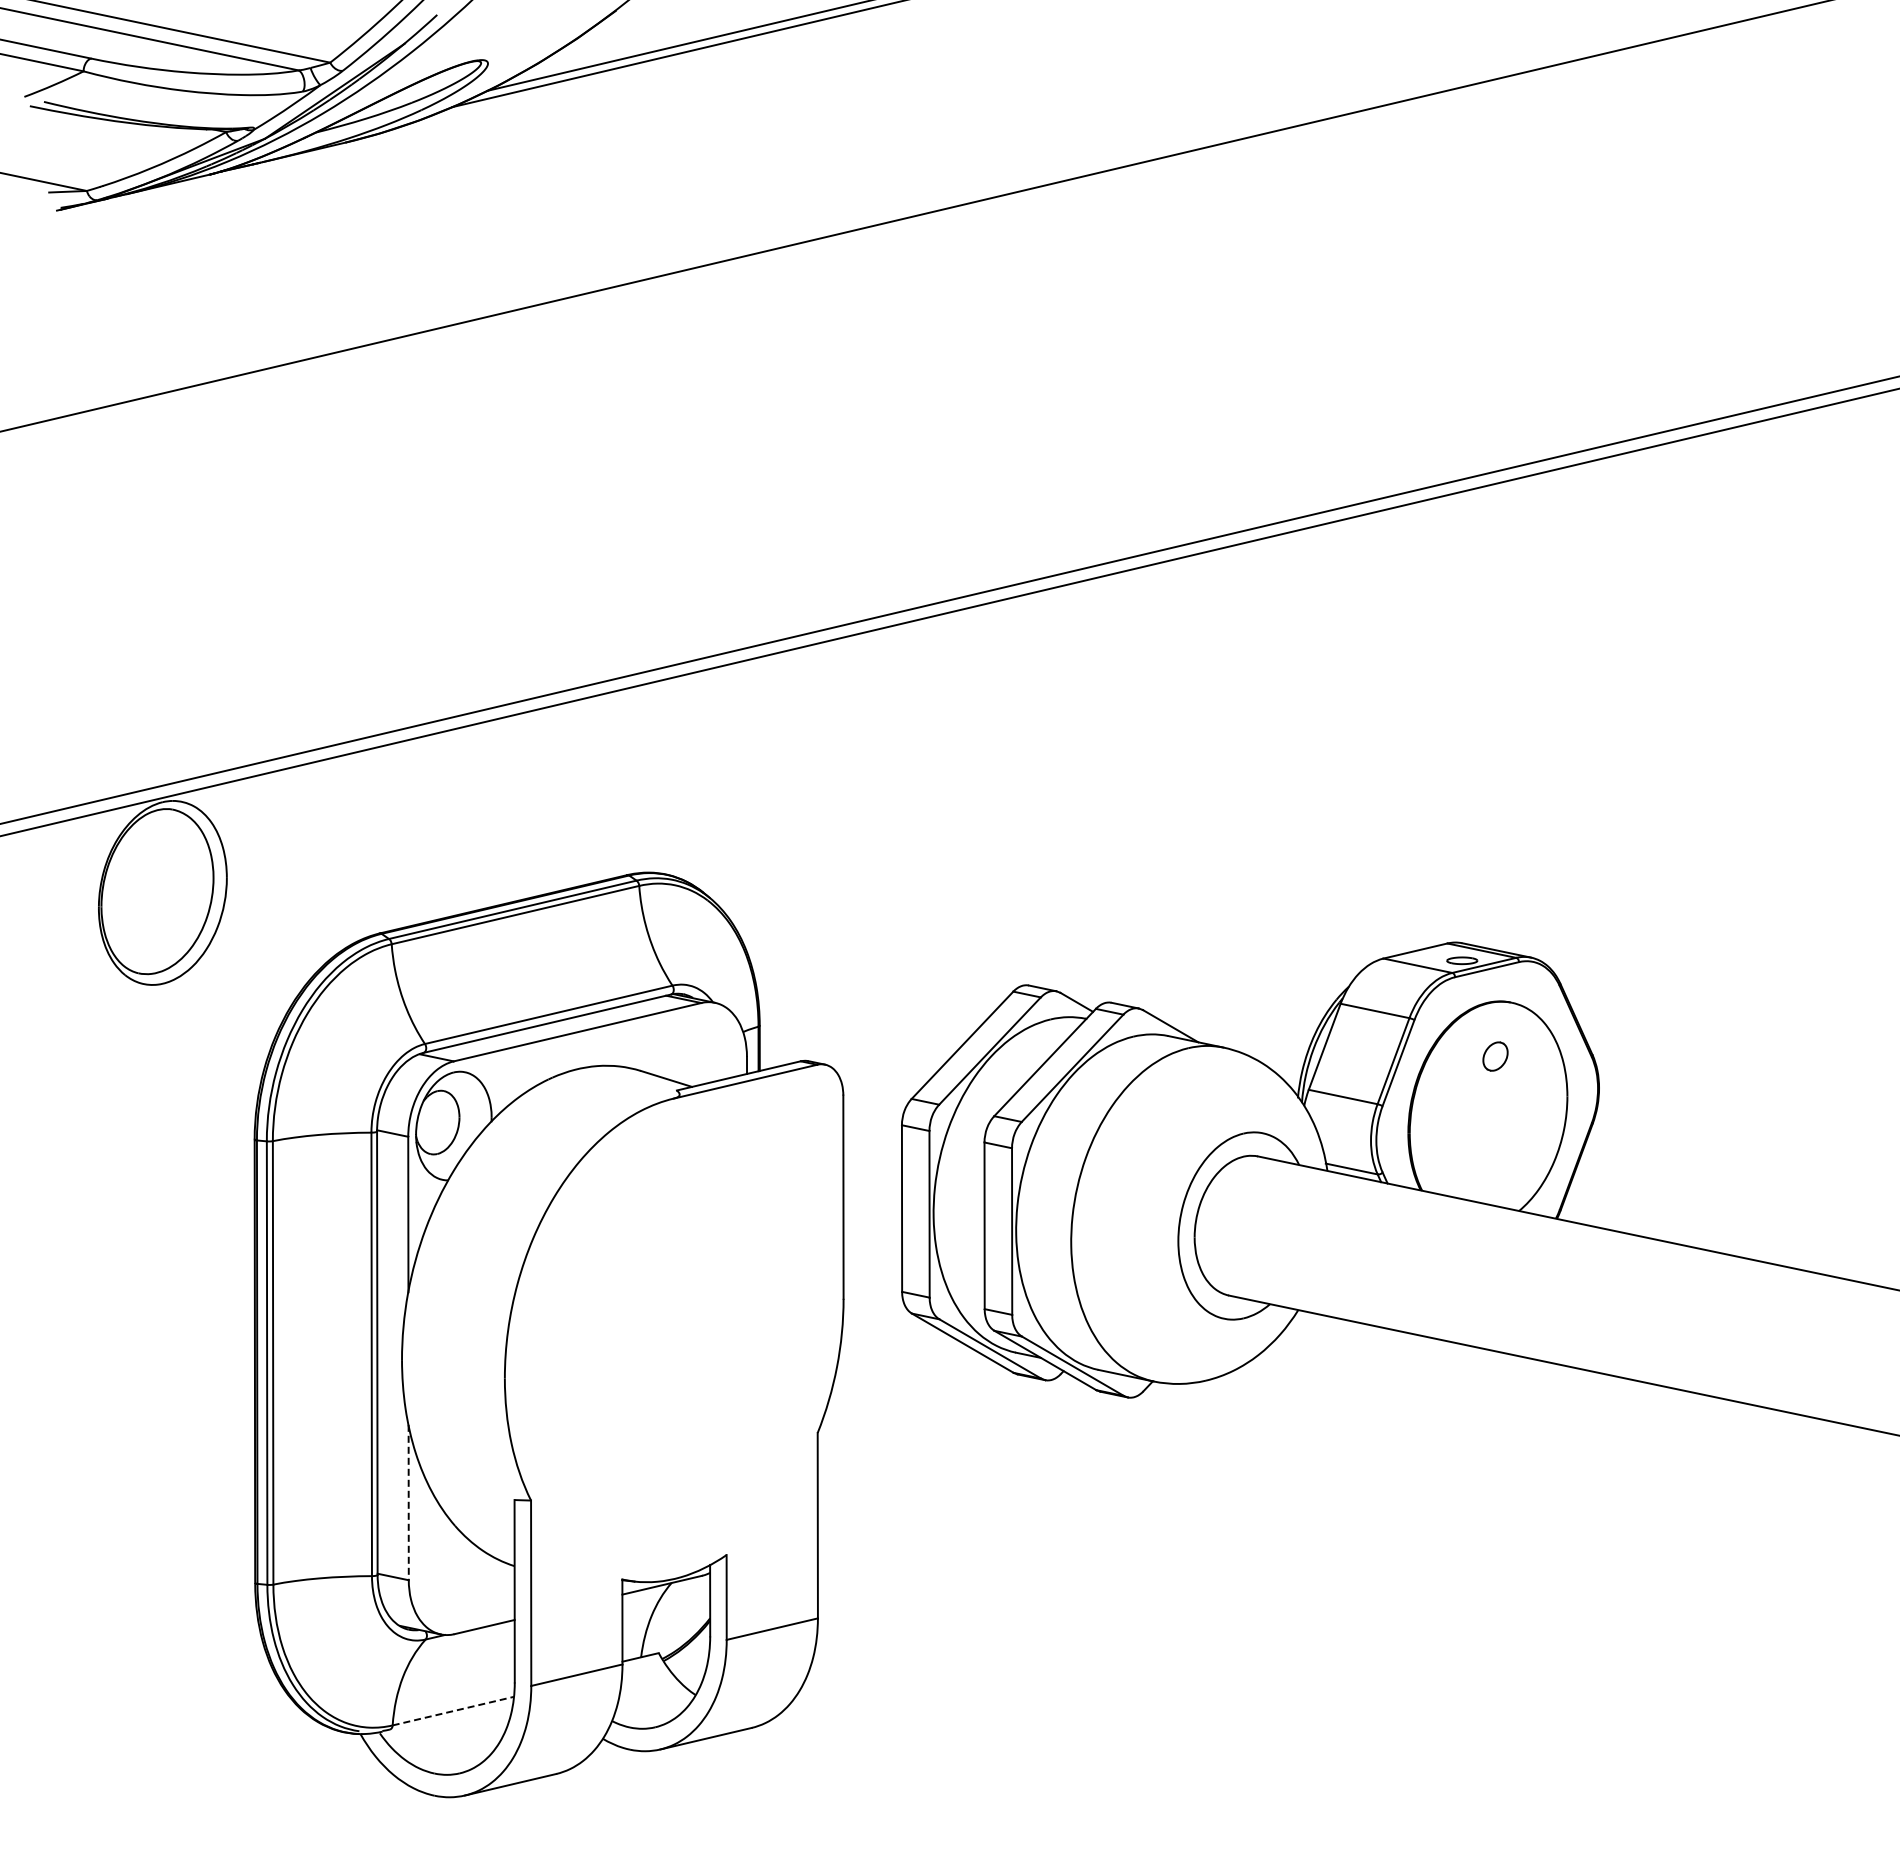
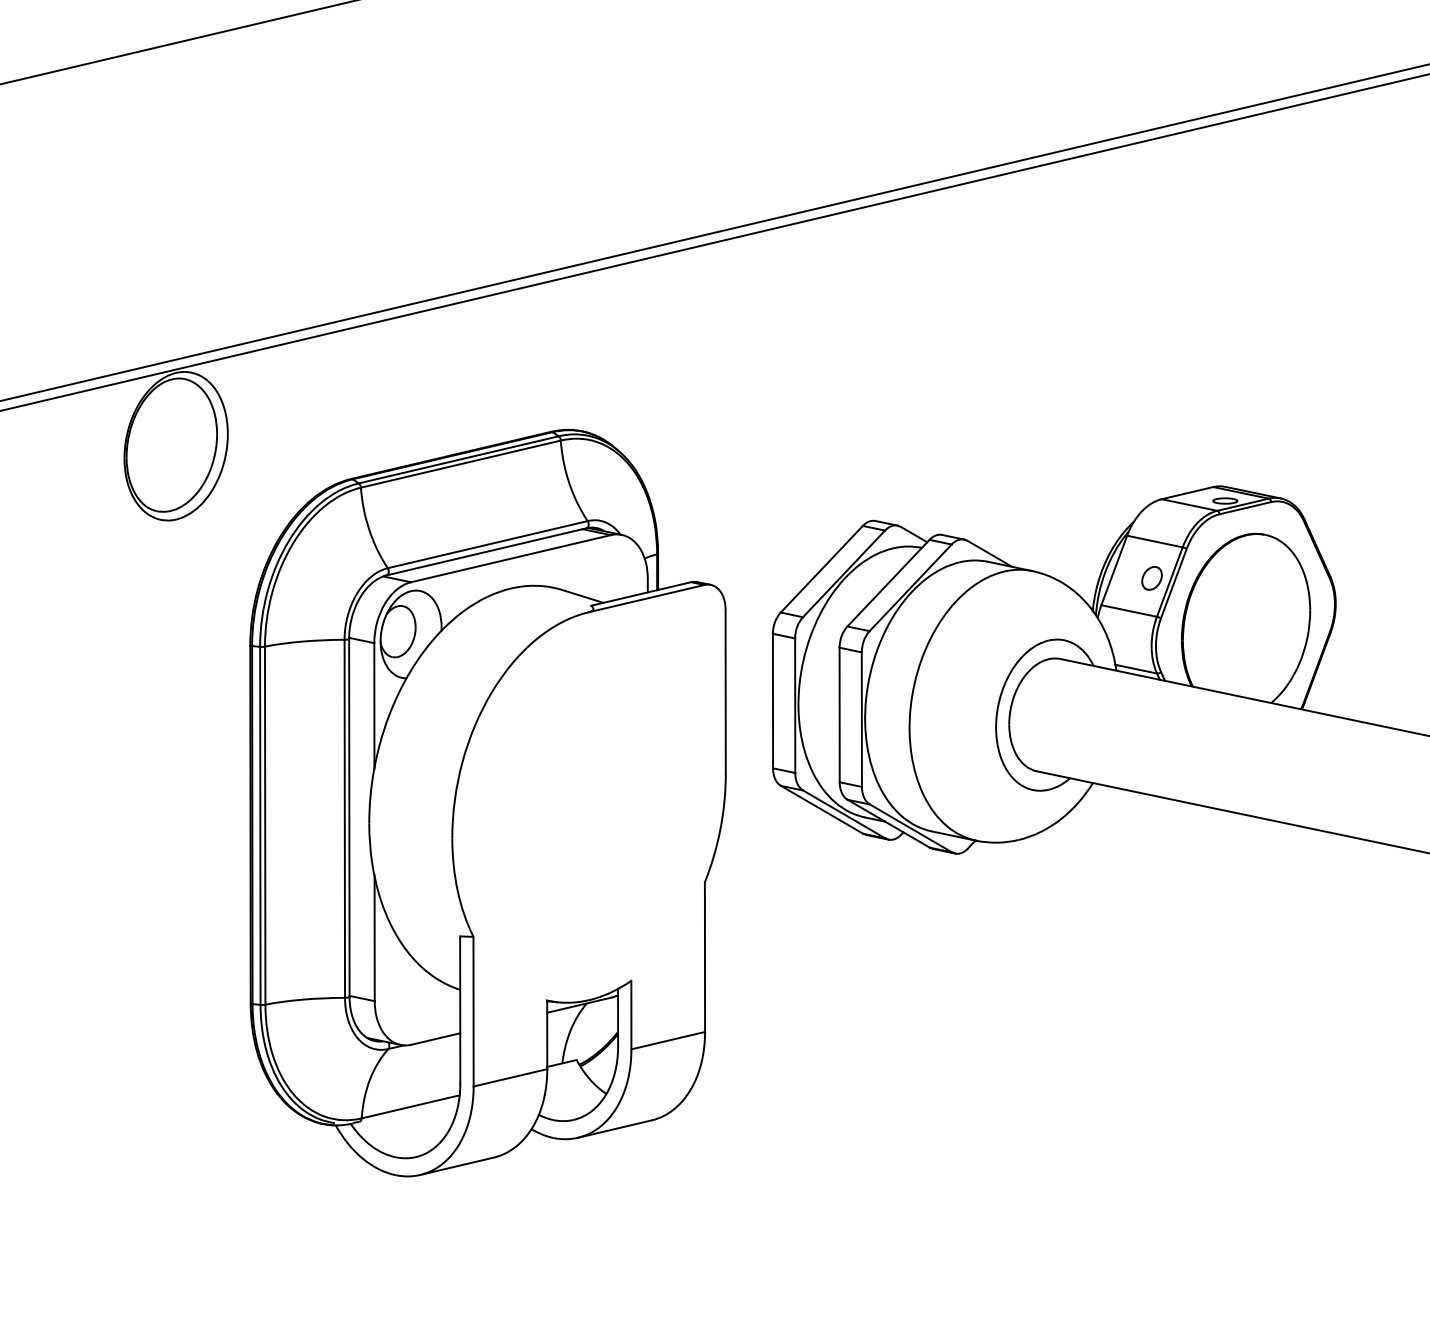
part: (1495, 1056) -> (1152, 578), moved
line: (408, 1502) -> (374, 938), dashed -> solid
line: (453, 1711) -> (410, 1107), dashed -> solid

